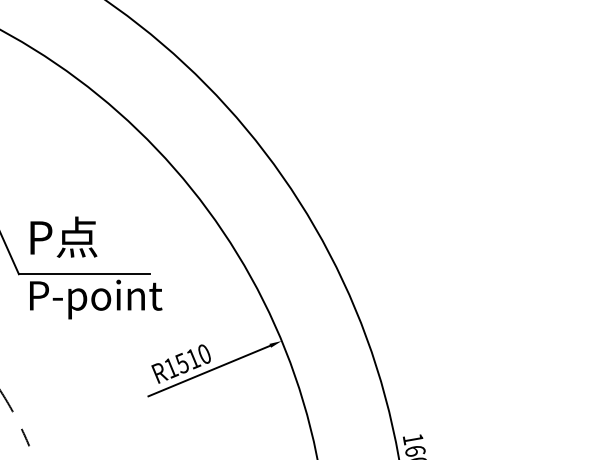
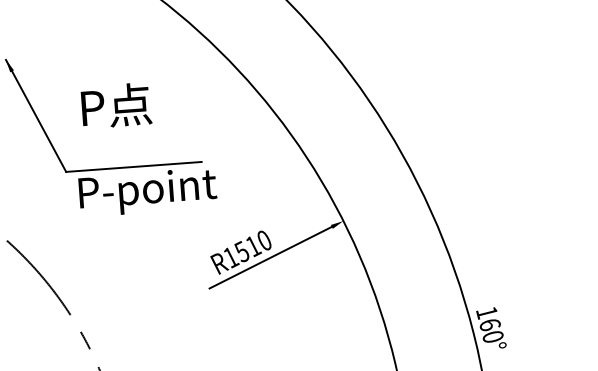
text: (63, 236) -> (116, 105), moved

